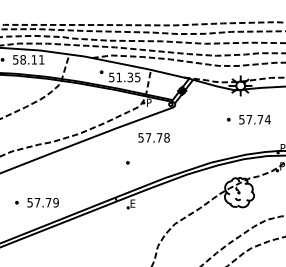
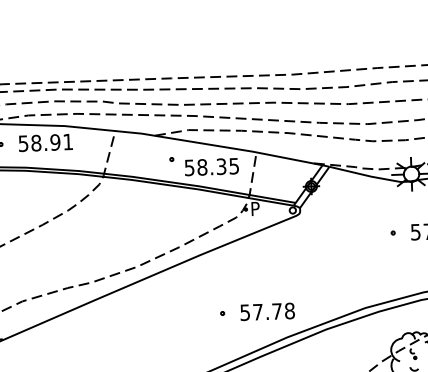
text: (34, 59) -> (55, 141), 58.11 -> 58.91
text: (119, 77) -> (202, 167), 51.35 -> 58.35
text: (153, 137) -> (266, 311), moved

